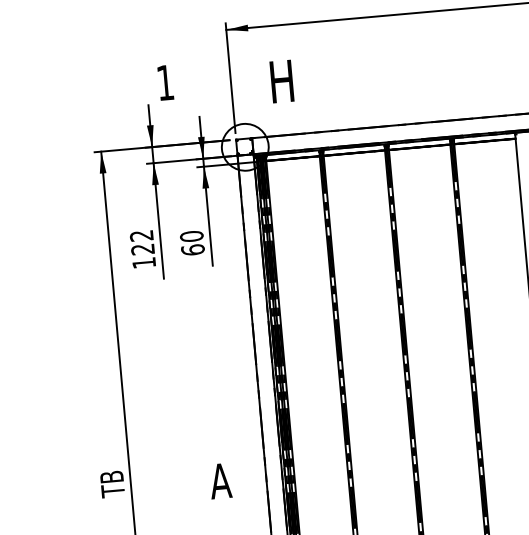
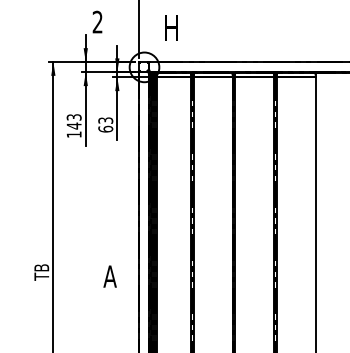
text: (164, 81) -> (97, 21), 1 -> 2
text: (191, 236) -> (105, 120), 60 -> 63
text: (141, 242) -> (73, 121), 122 -> 143

